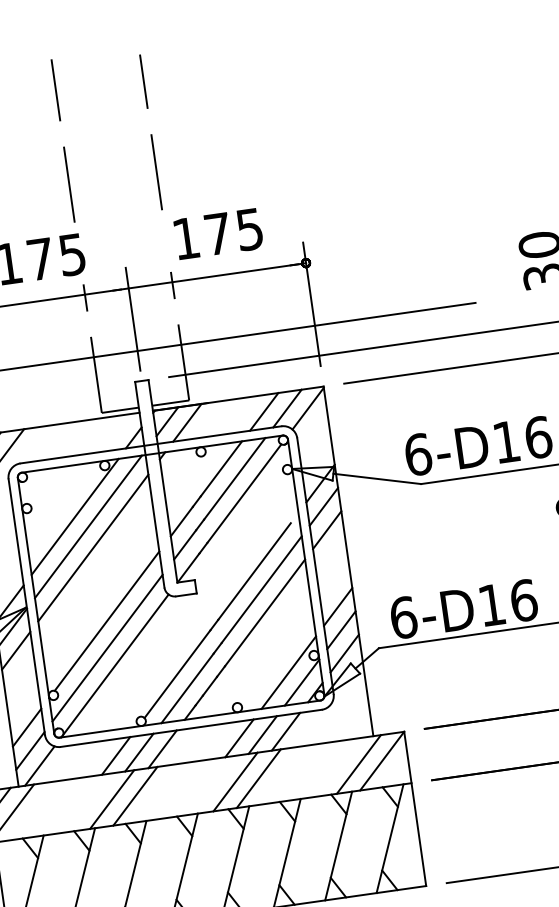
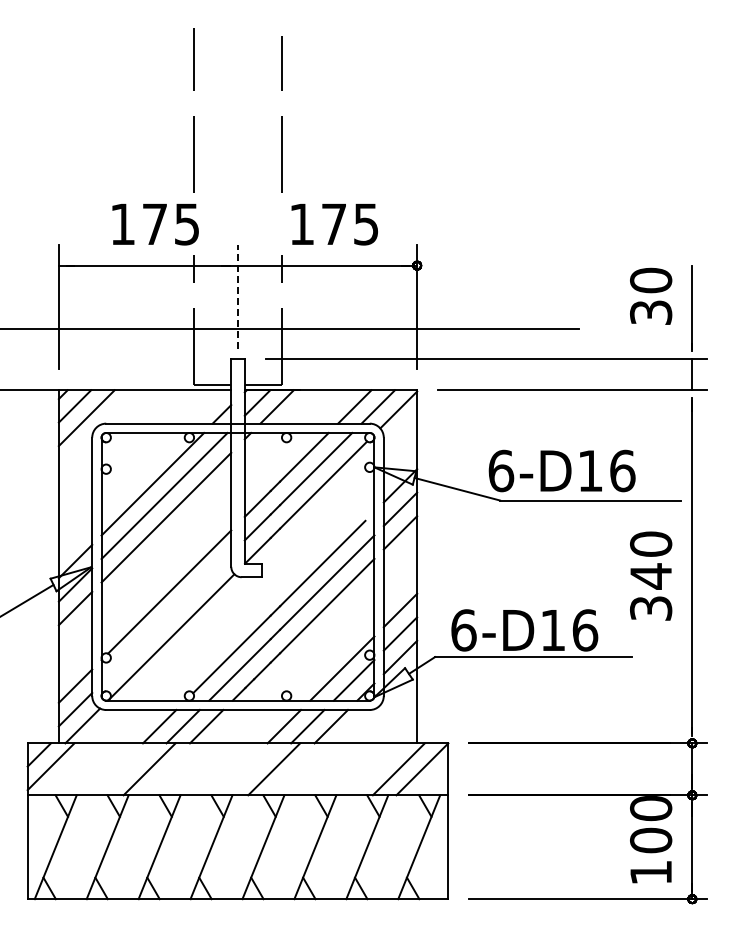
line: (133, 318) -> (238, 296), solid -> dashed
line: (107, 647) -> (166, 618), removed
line: (258, 778) -> (297, 769), removed
line: (135, 796) -> (173, 769), removed

